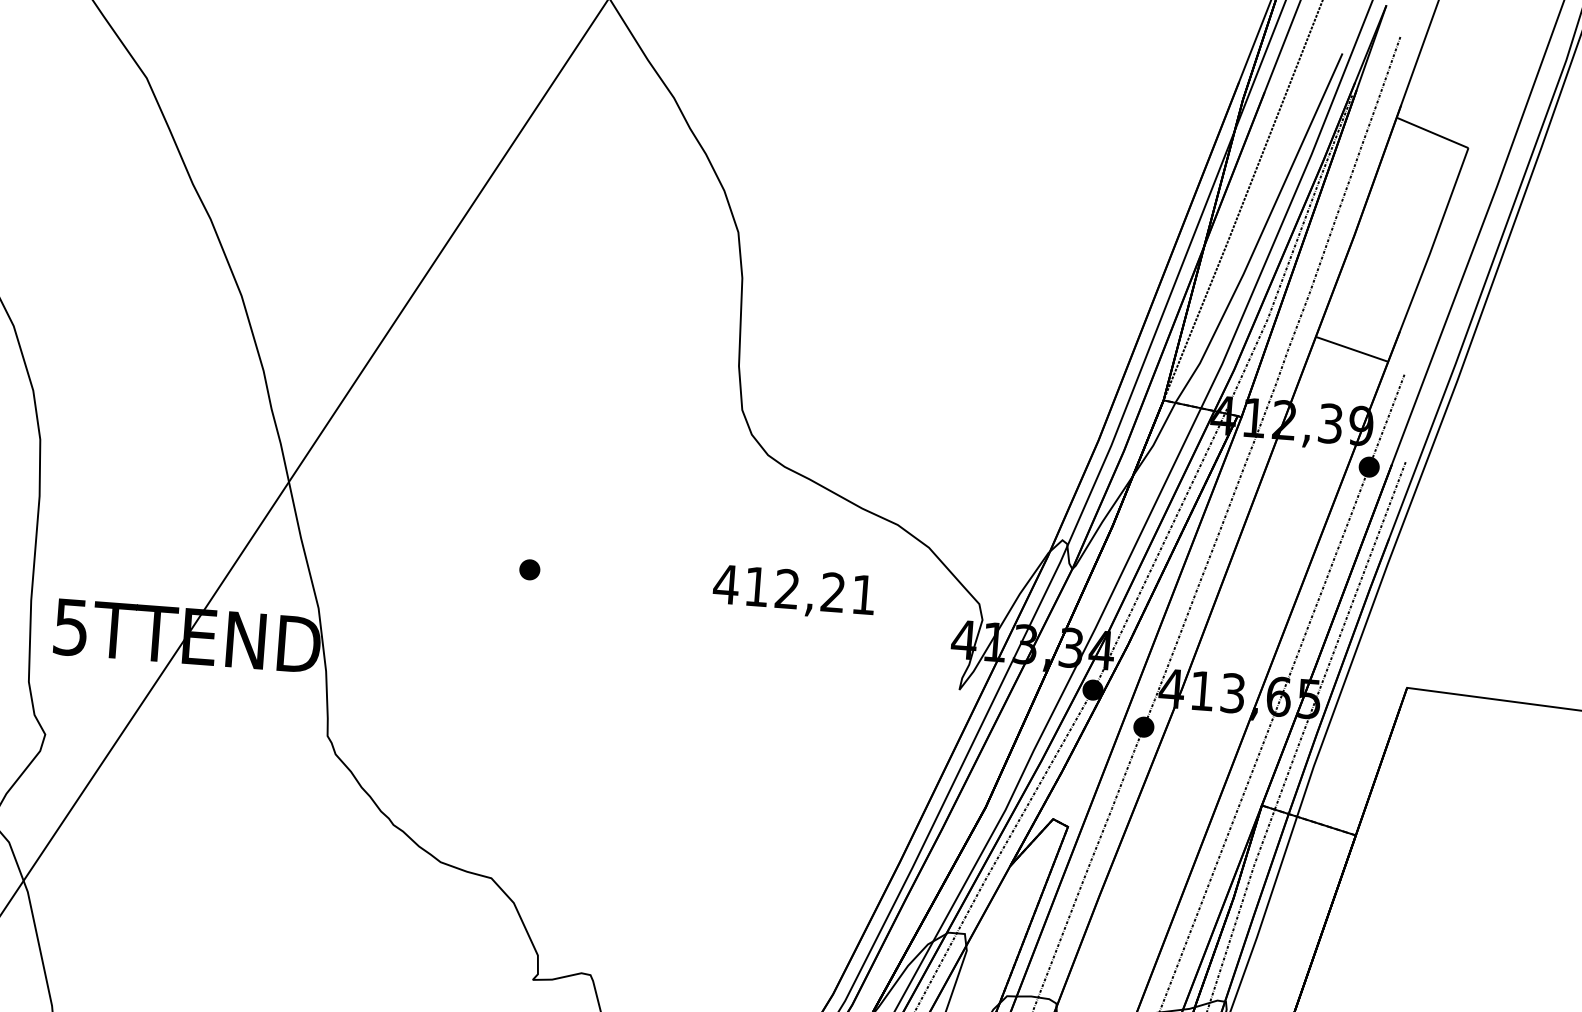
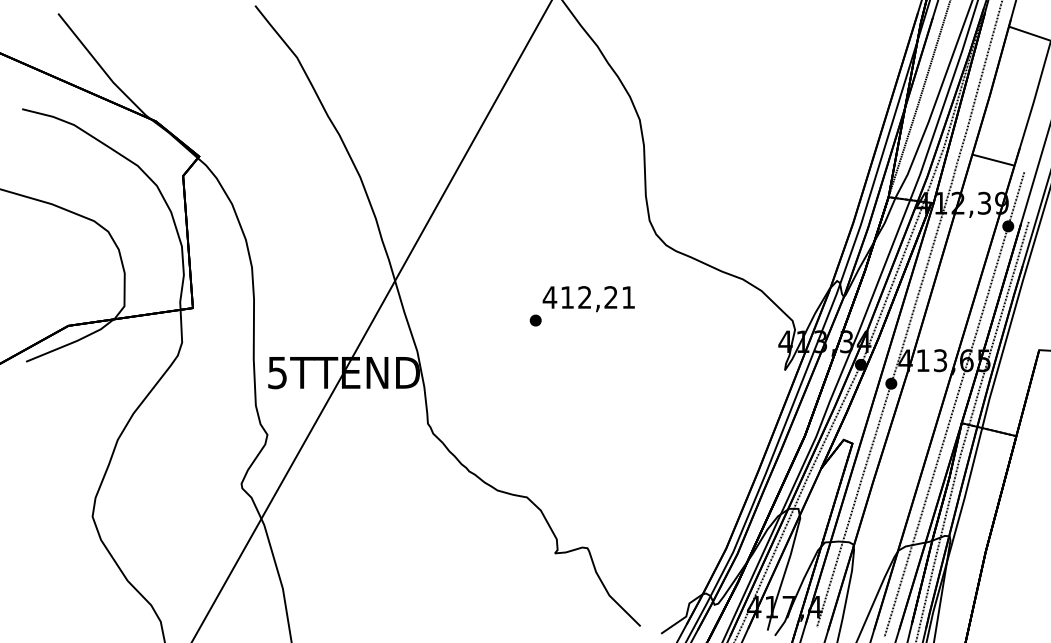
text: (793, 593) -> (588, 299), moved

